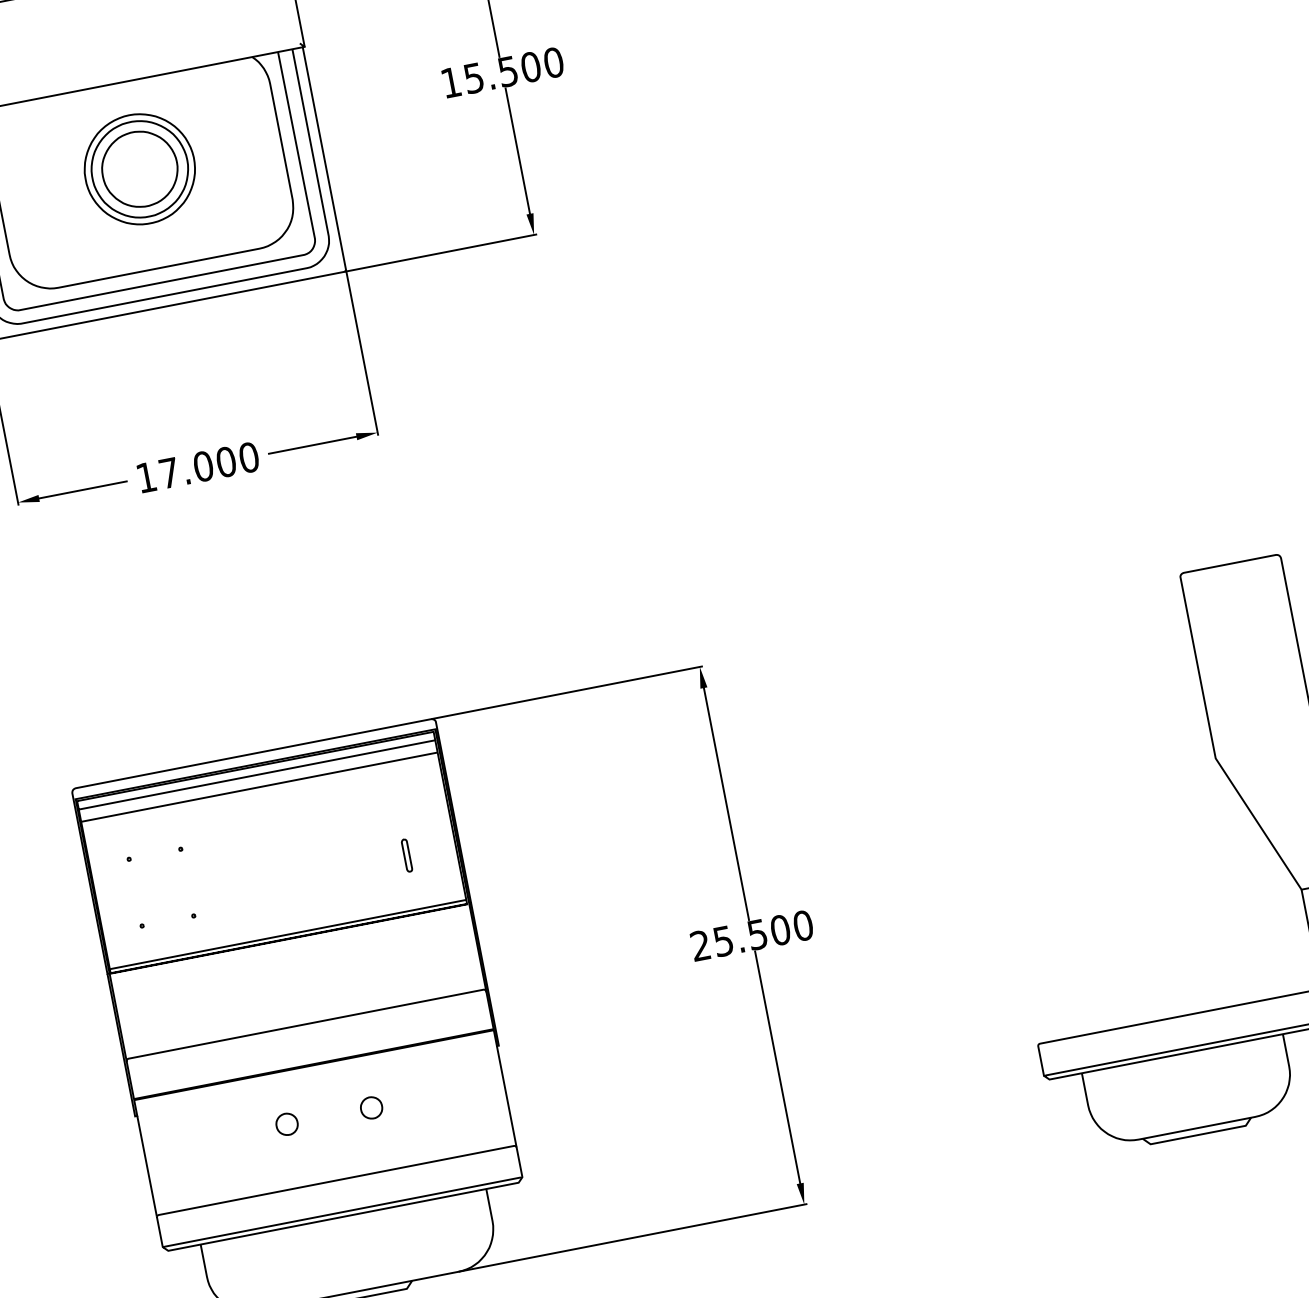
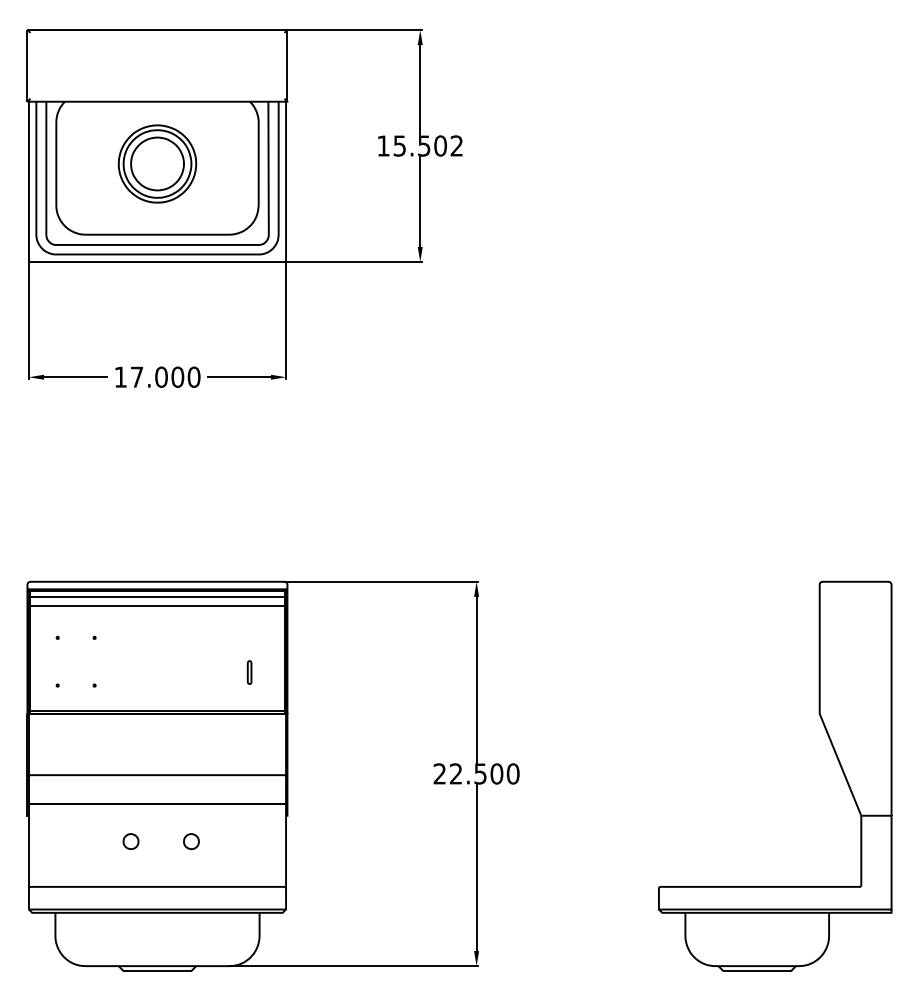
text: (553, 62) -> (456, 145), 15.500 -> 15.502
text: (723, 940) -> (456, 773), 25.500 -> 22.500

